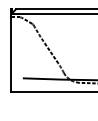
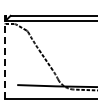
line: (10, 50) -> (4, 57), solid -> dashed

